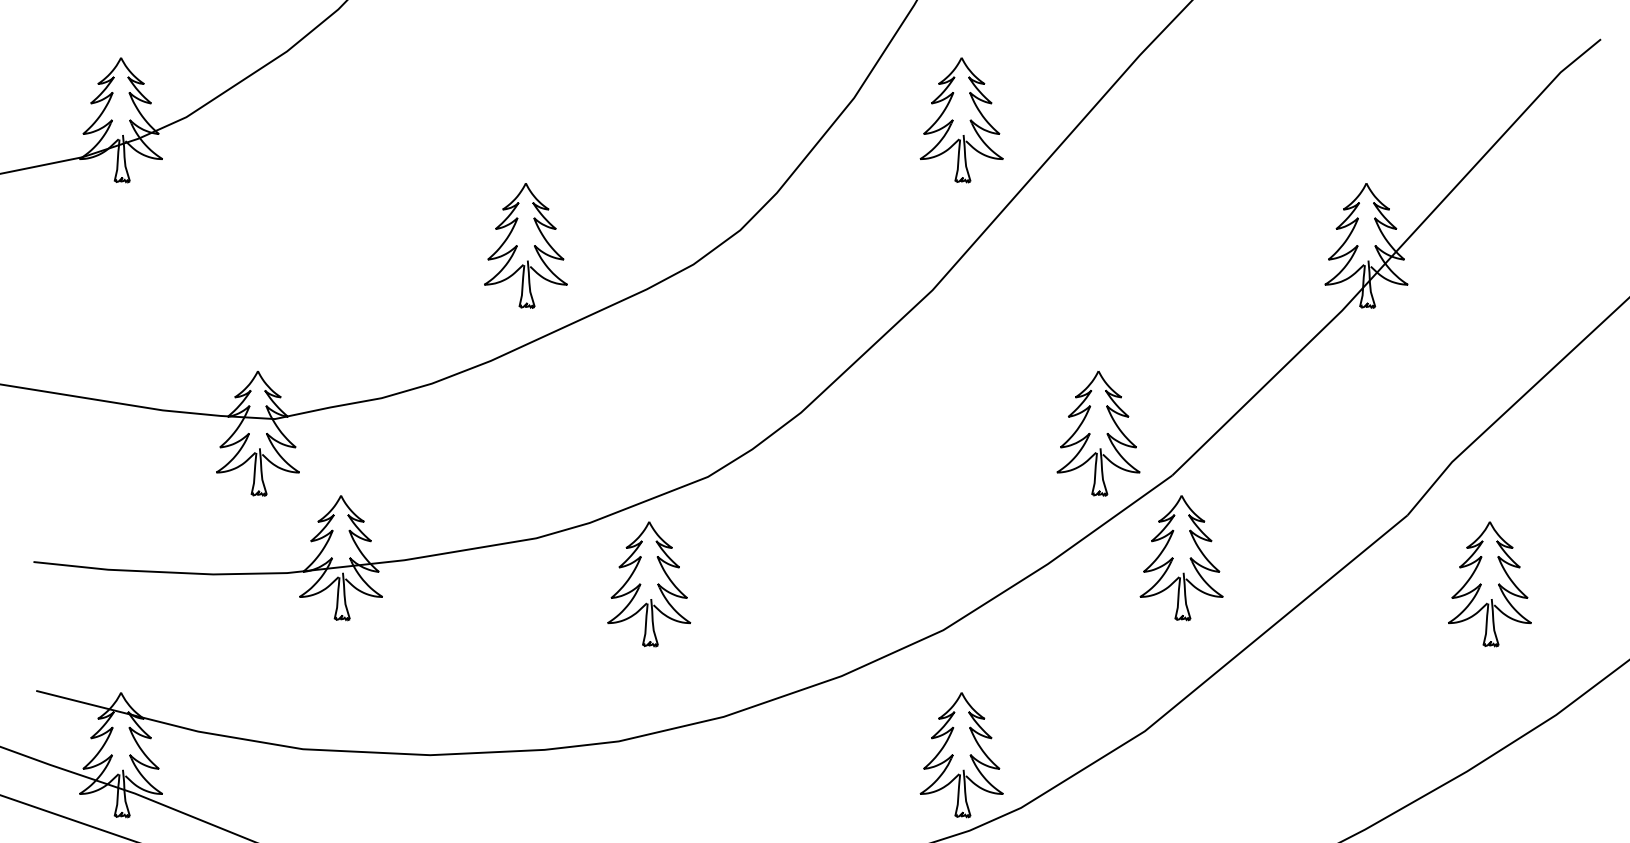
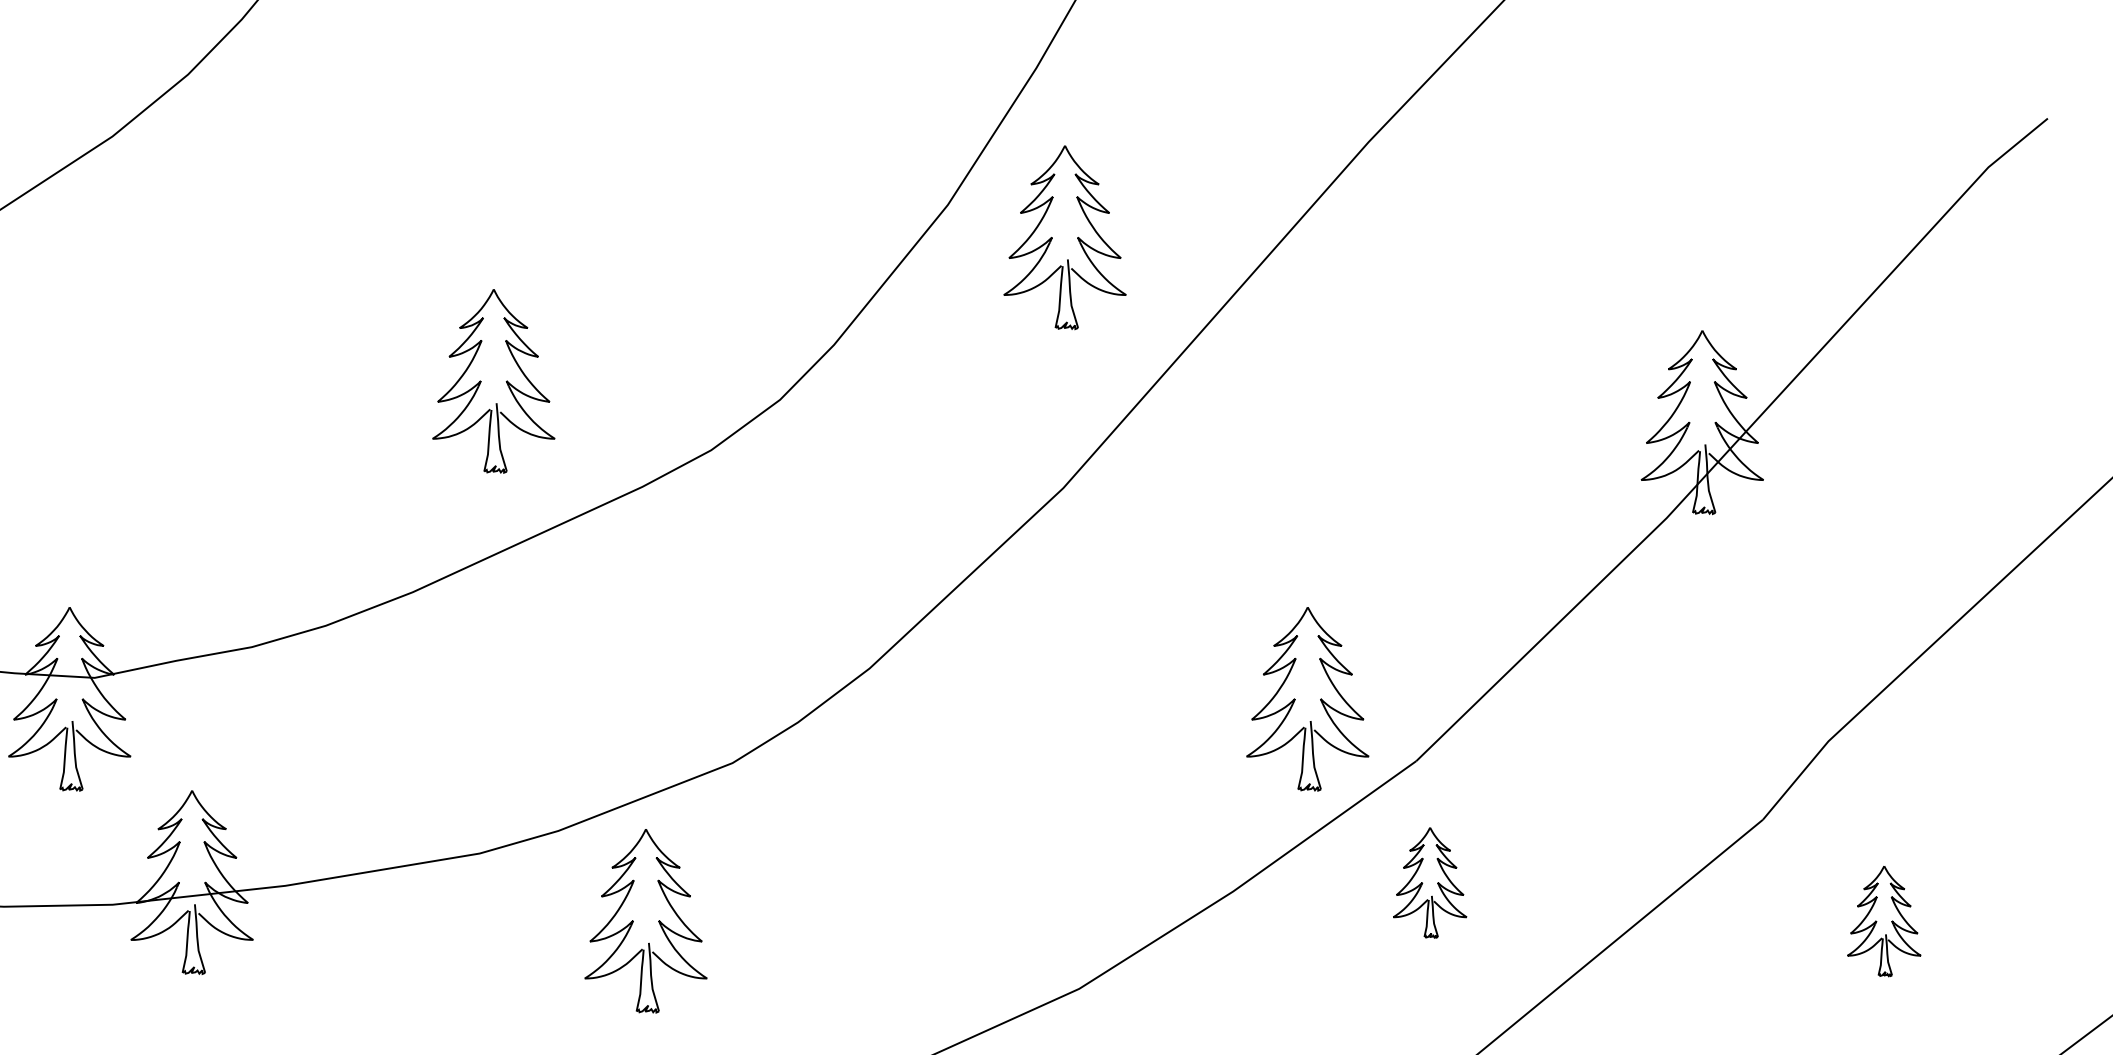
part: (961, 120) -> (1064, 238), moved
part: (525, 245) -> (493, 381), moved
part: (1181, 558) -> (1429, 883), size x0.6
part: (1489, 584) -> (1883, 921), size x0.6

